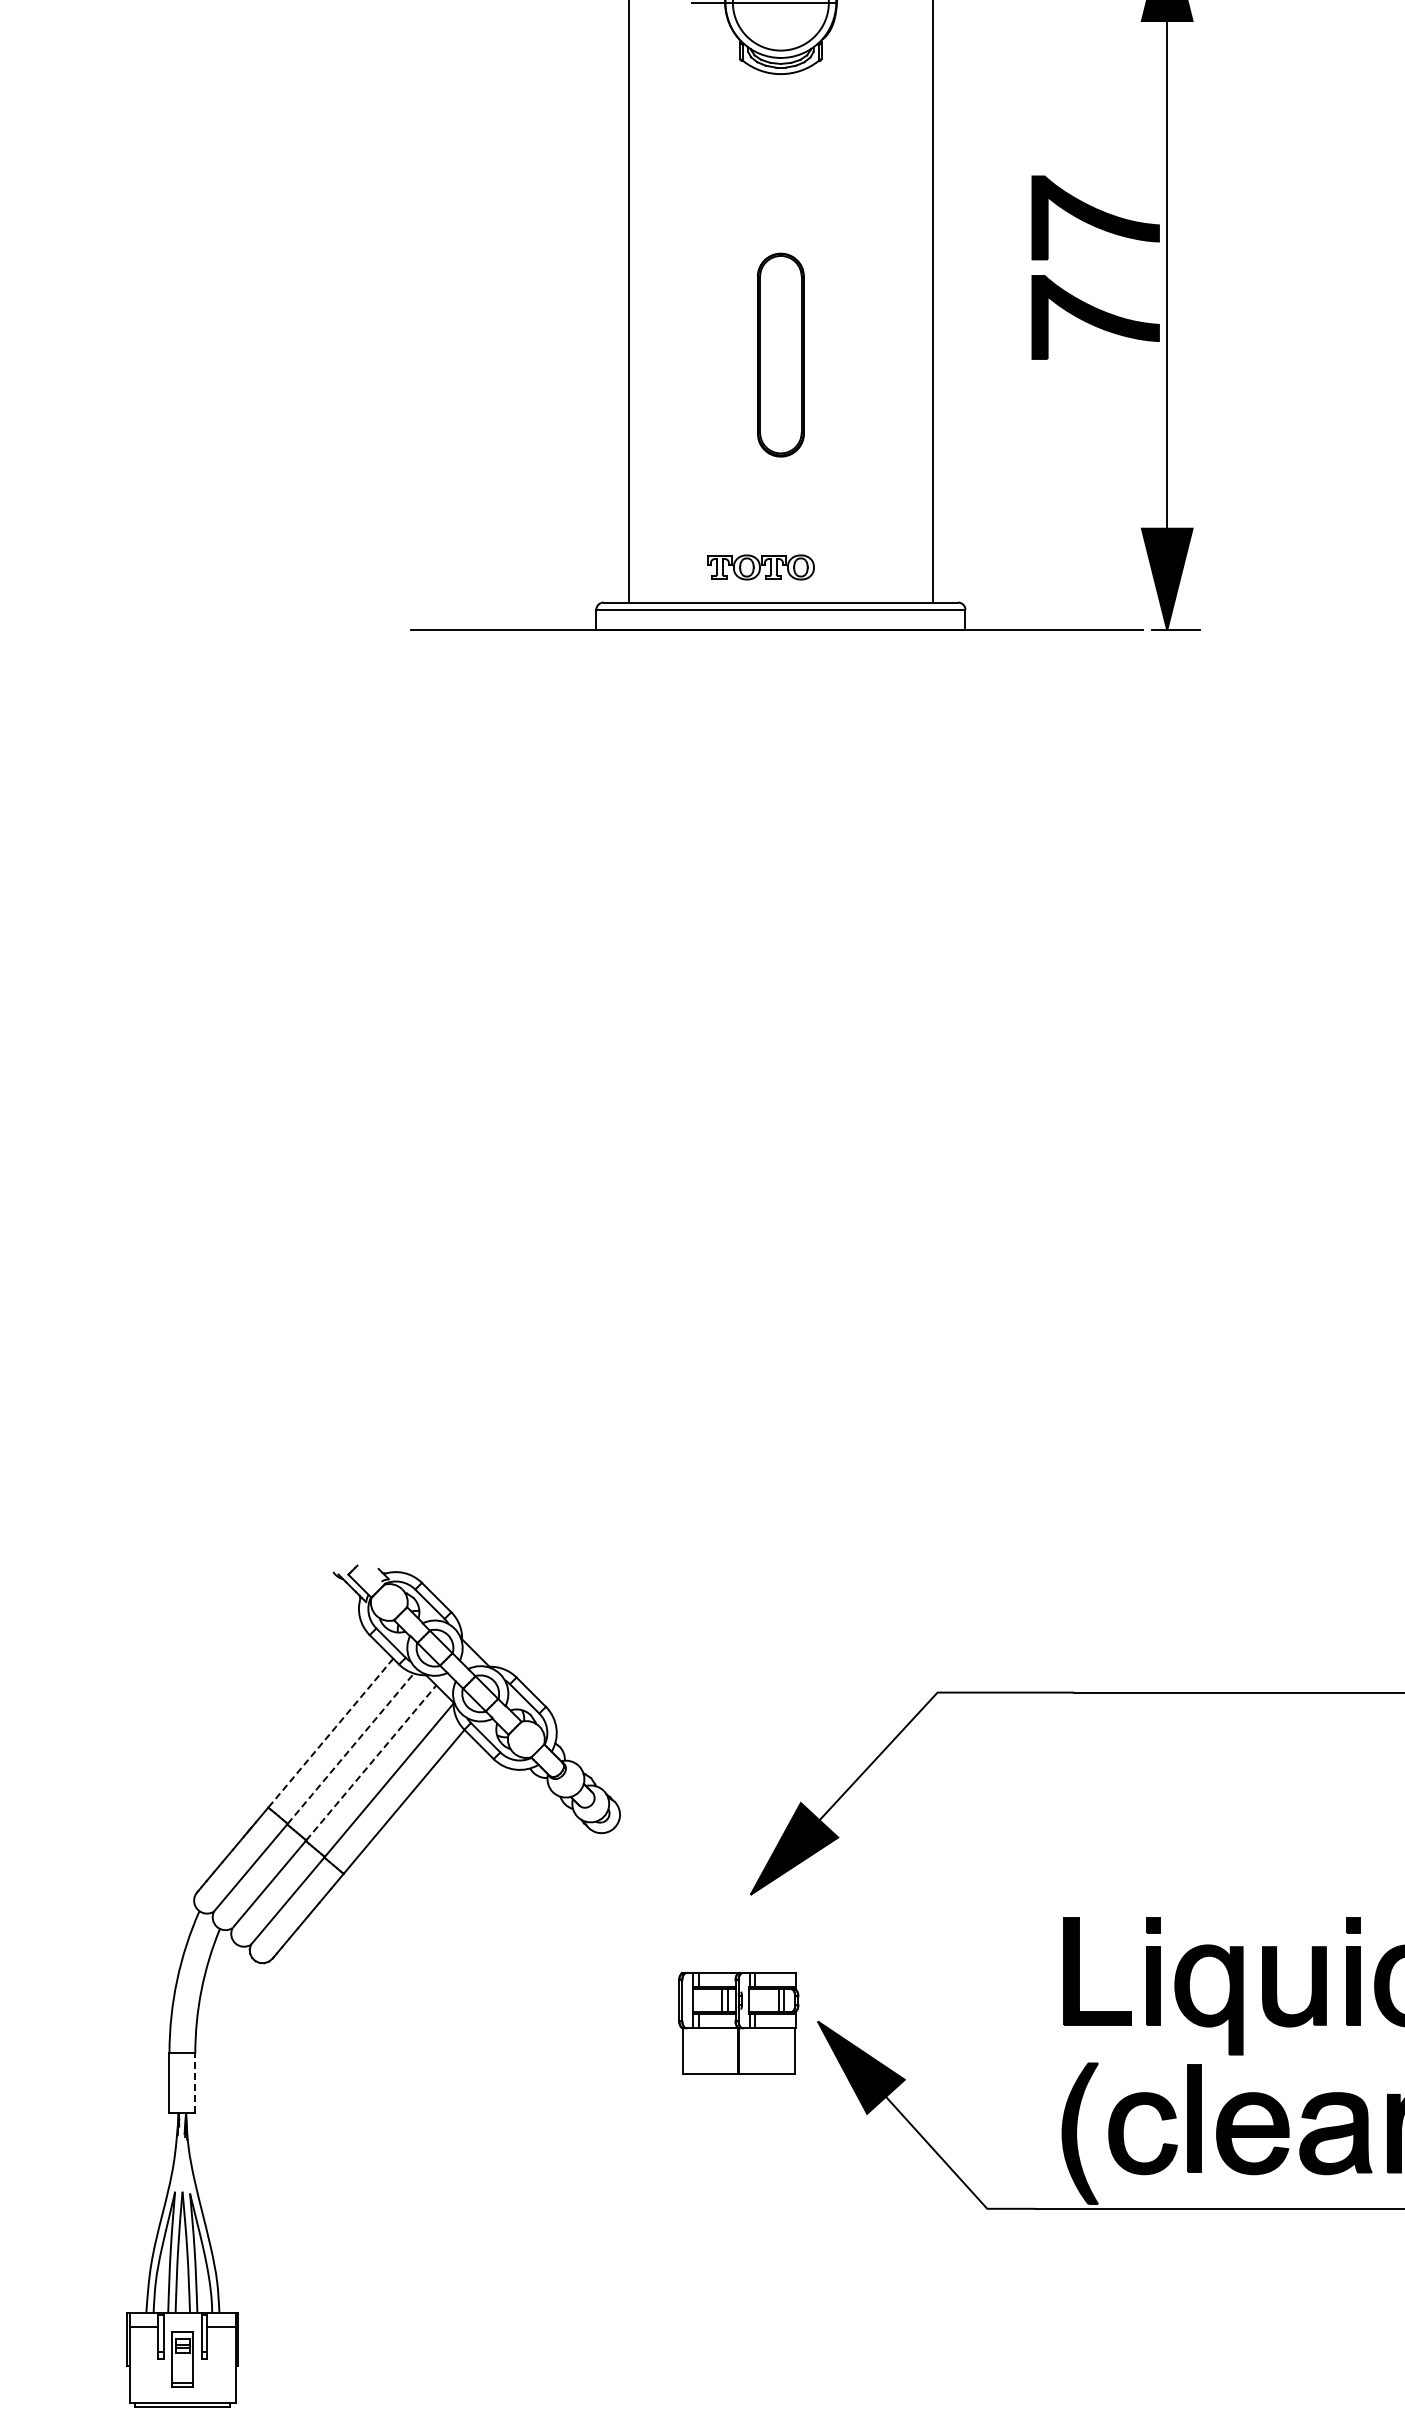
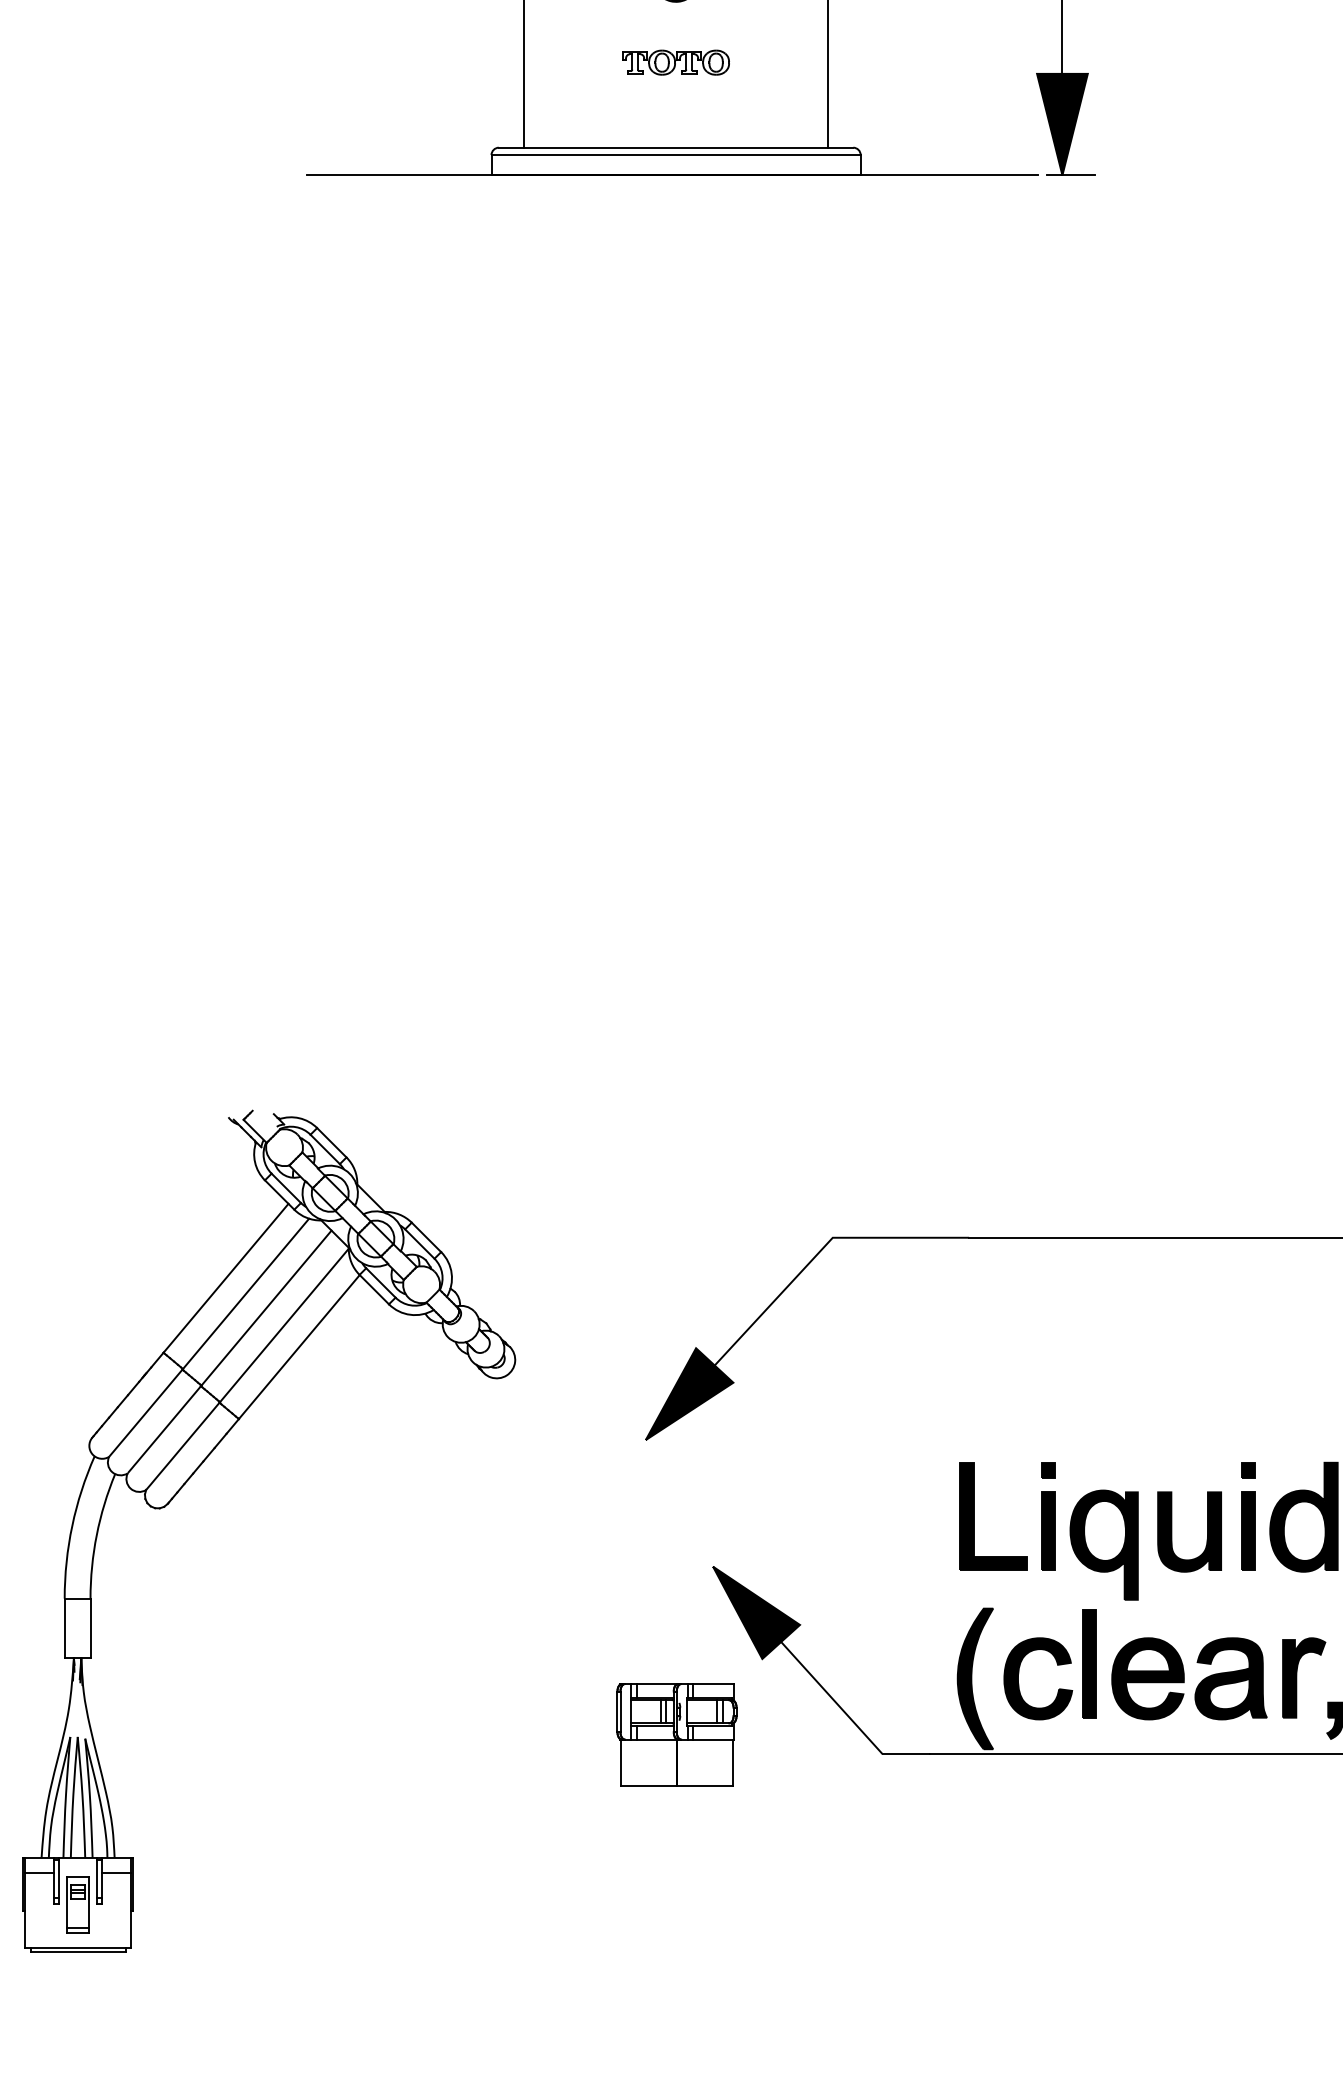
part: (760, 567) -> (675, 62), moved
line: (330, 1733) -> (225, 1278), dashed -> solid
line: (351, 1748) -> (246, 1293), dashed -> solid
line: (371, 1762) -> (266, 1307), dashed -> solid
part: (738, 2023) -> (676, 1734), moved
line: (195, 2083) -> (90, 1628), dashed -> solid

